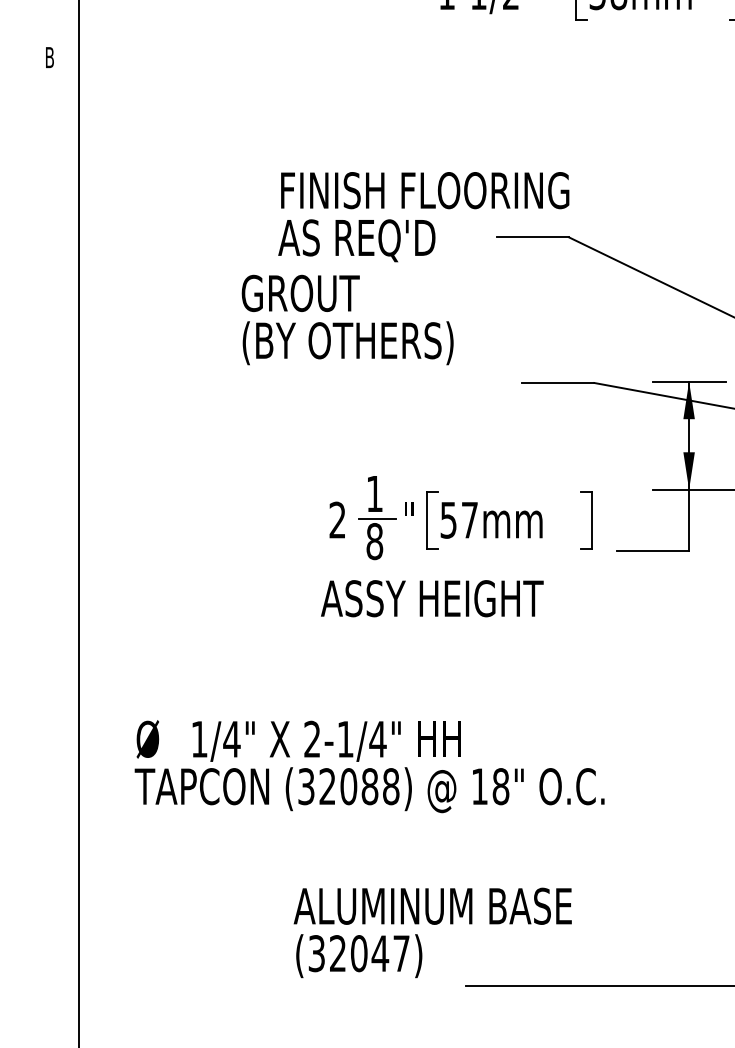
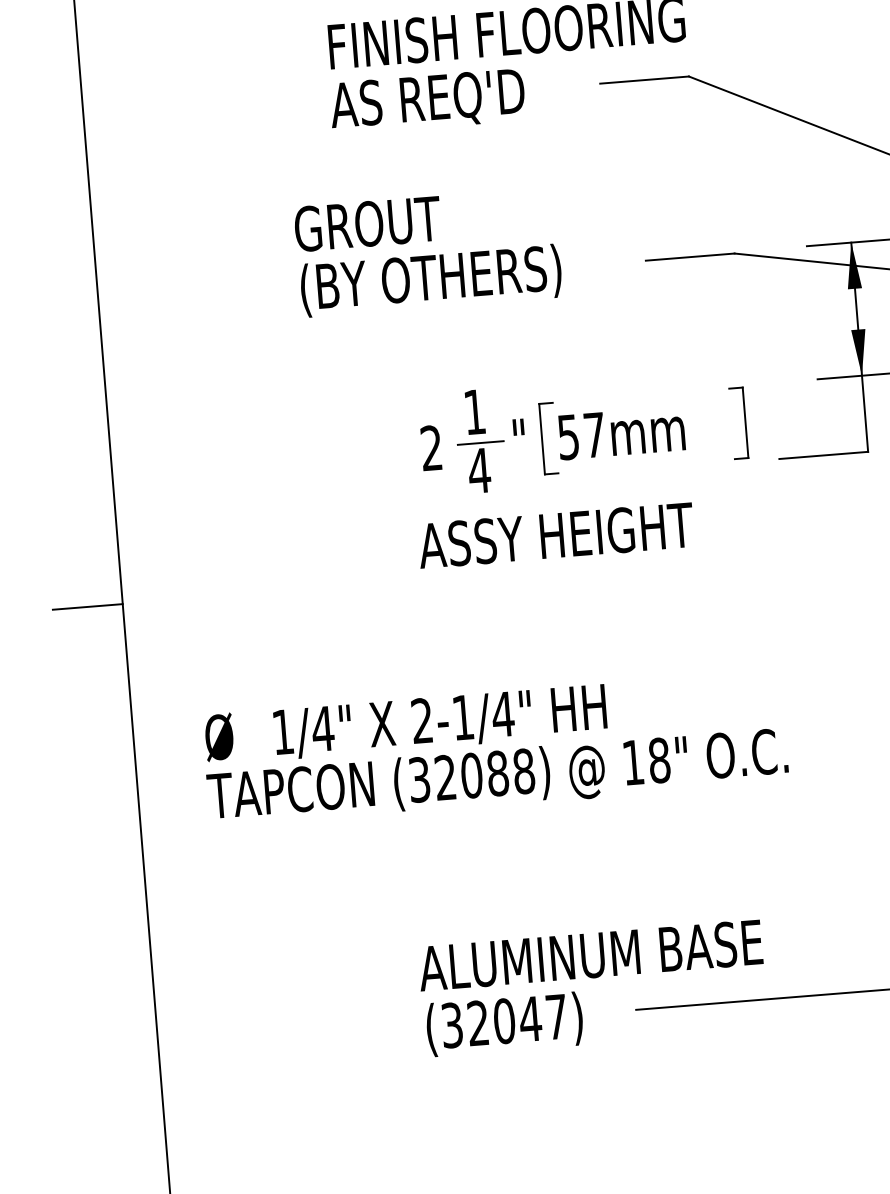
text: (347, 319) -> (428, 251), moved
text: (374, 541) -> (479, 470), 8 -> 4
line: (50, 625) -> (87, 606), added
text: (432, 932) -> (592, 987), moved

